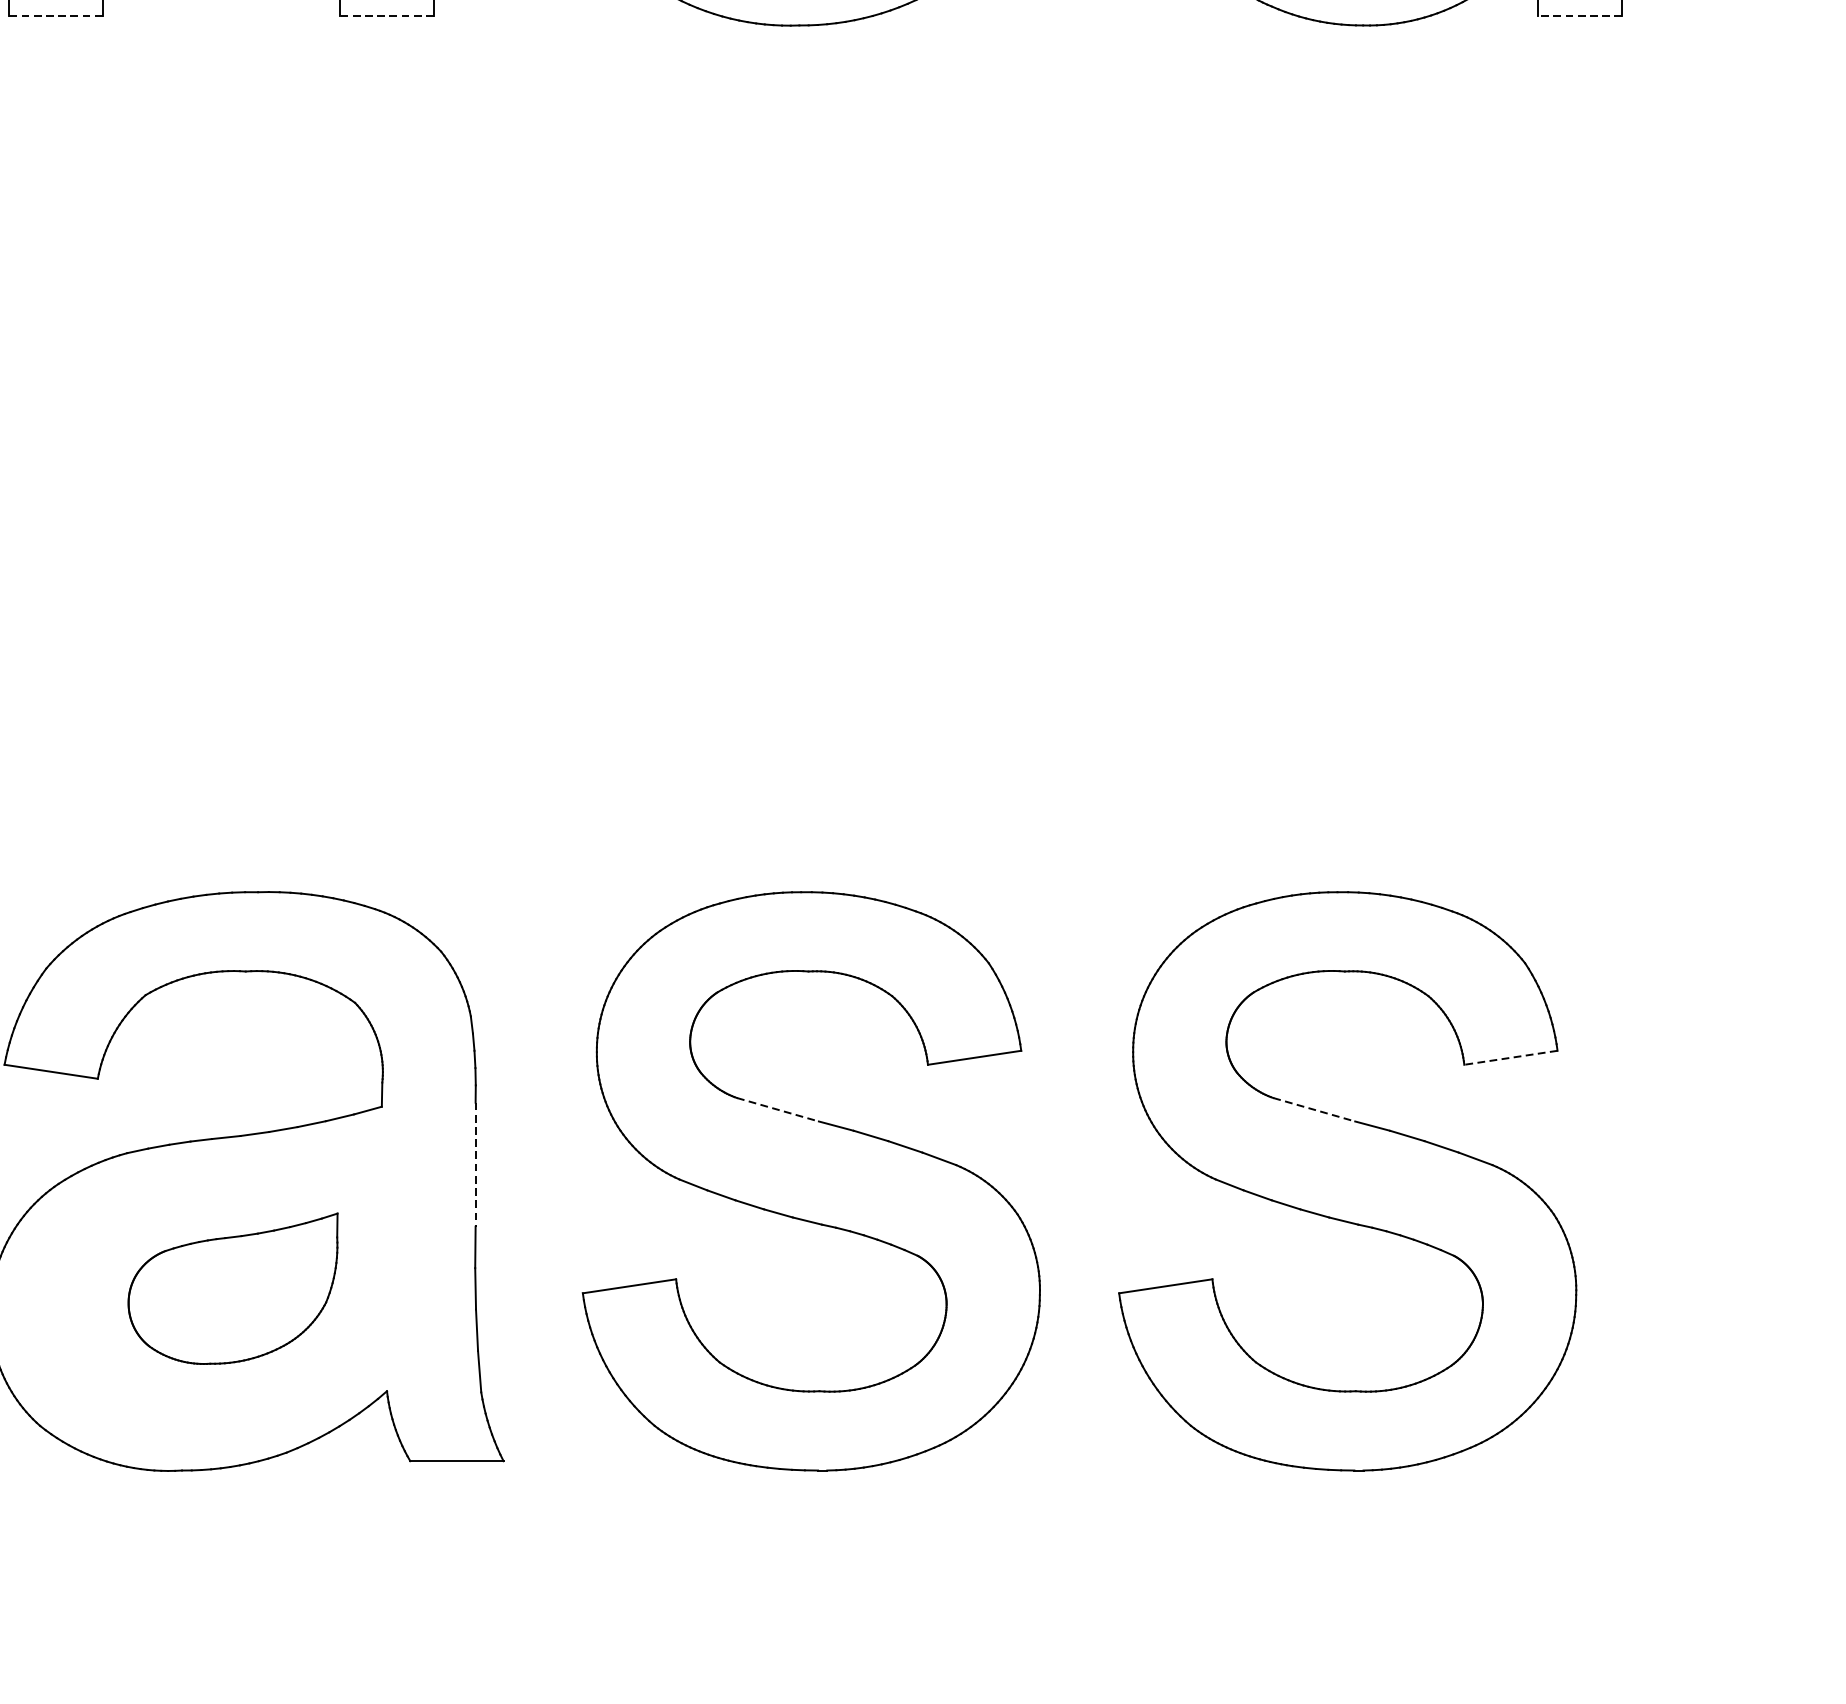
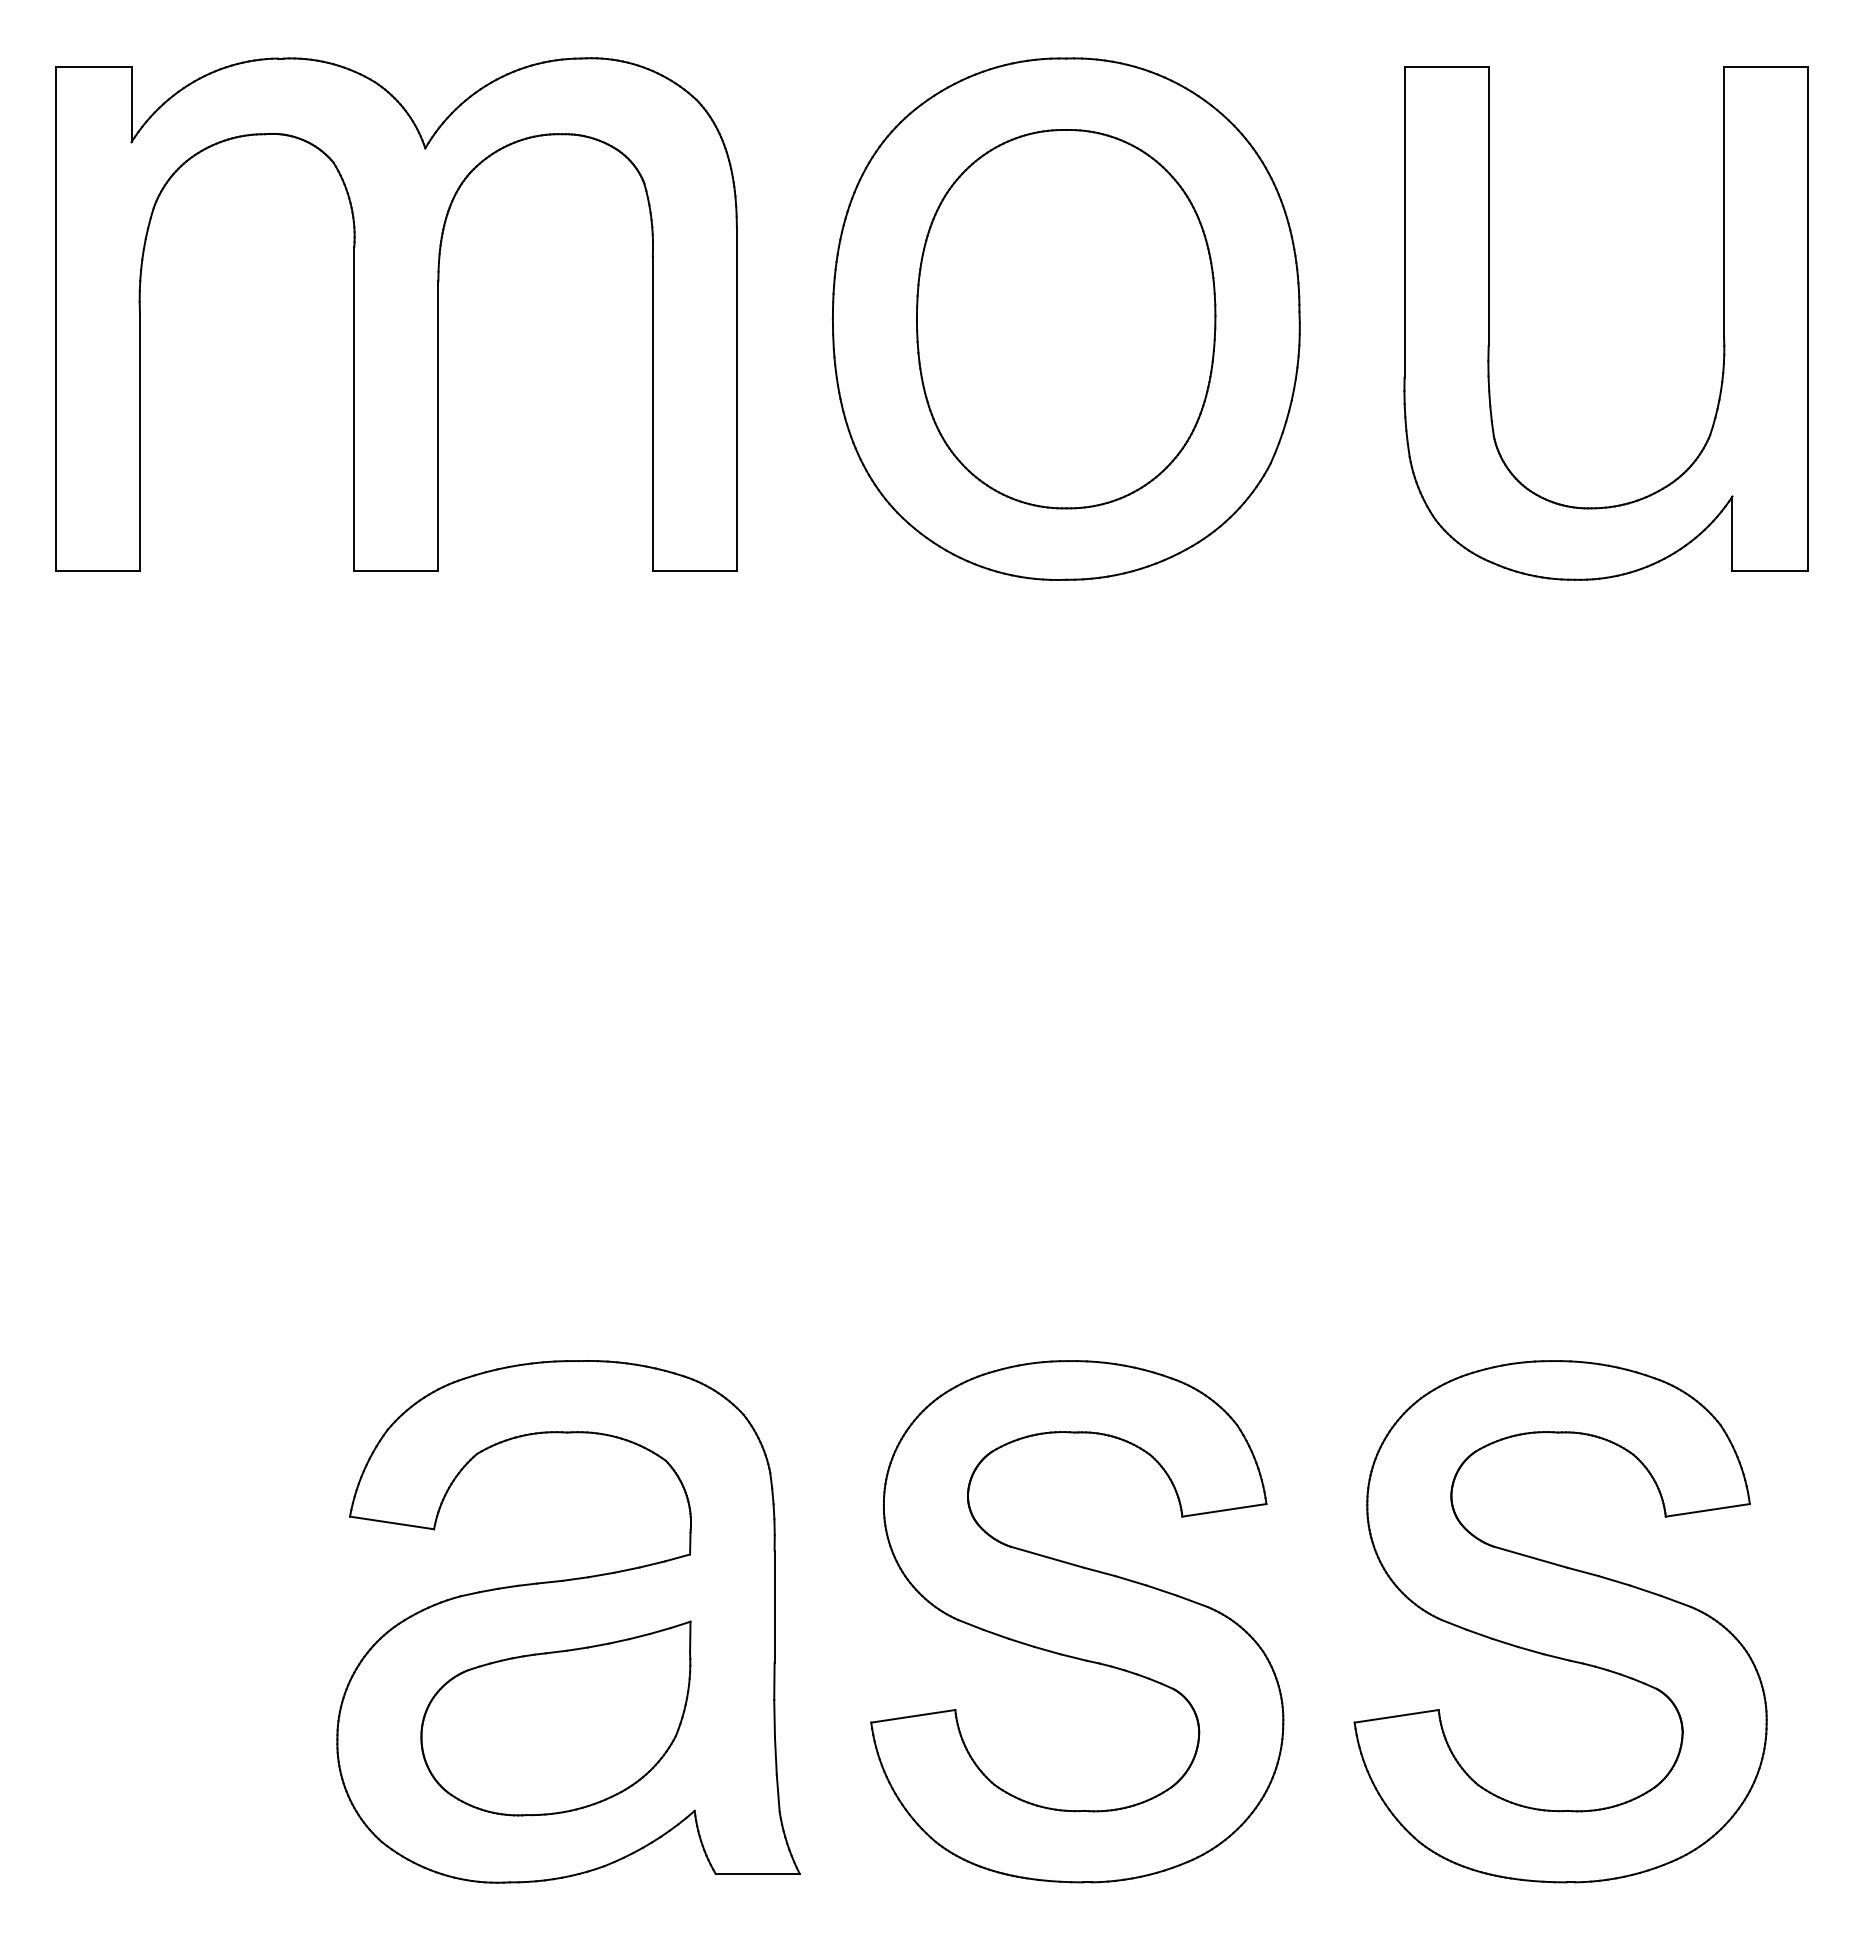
line: (55, 16) -> (395, 571), dashed -> solid
line: (386, 16) -> (694, 571), dashed -> solid
line: (1580, 16) -> (1770, 571), dashed -> solid
line: (1510, 1057) -> (1707, 1510), dashed -> solid
line: (778, 1110) -> (1047, 1557), dashed -> solid
line: (1315, 1110) -> (1531, 1557), dashed -> solid
line: (475, 1164) -> (774, 1606), dashed -> solid
part: (232, 1288) -> (555, 1718), size x1.43

